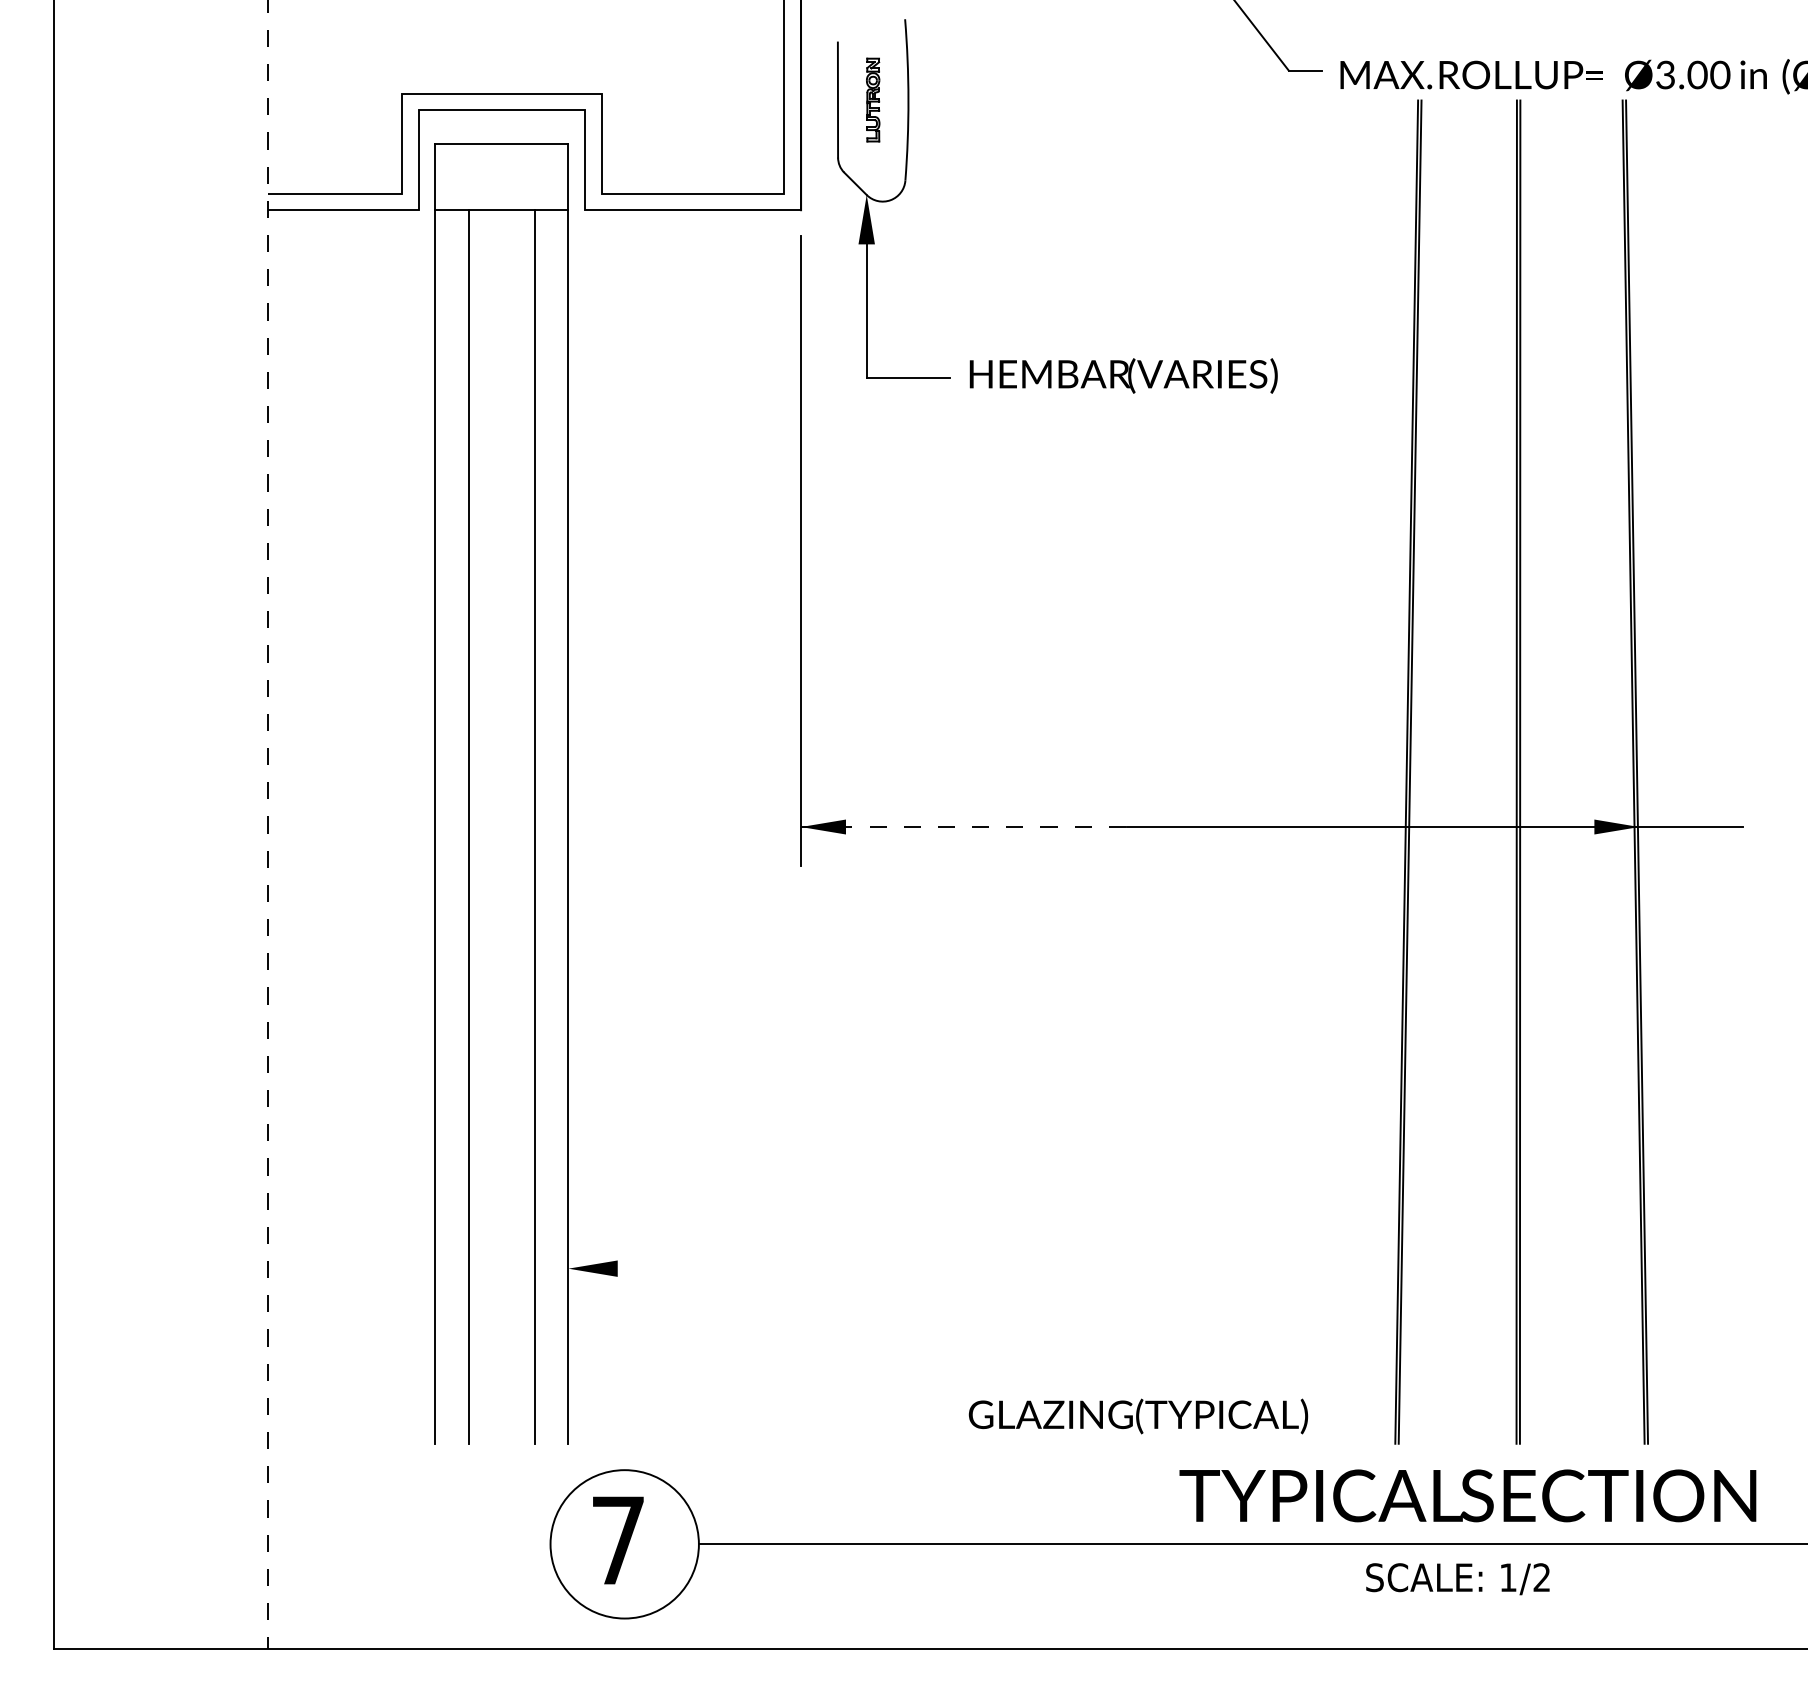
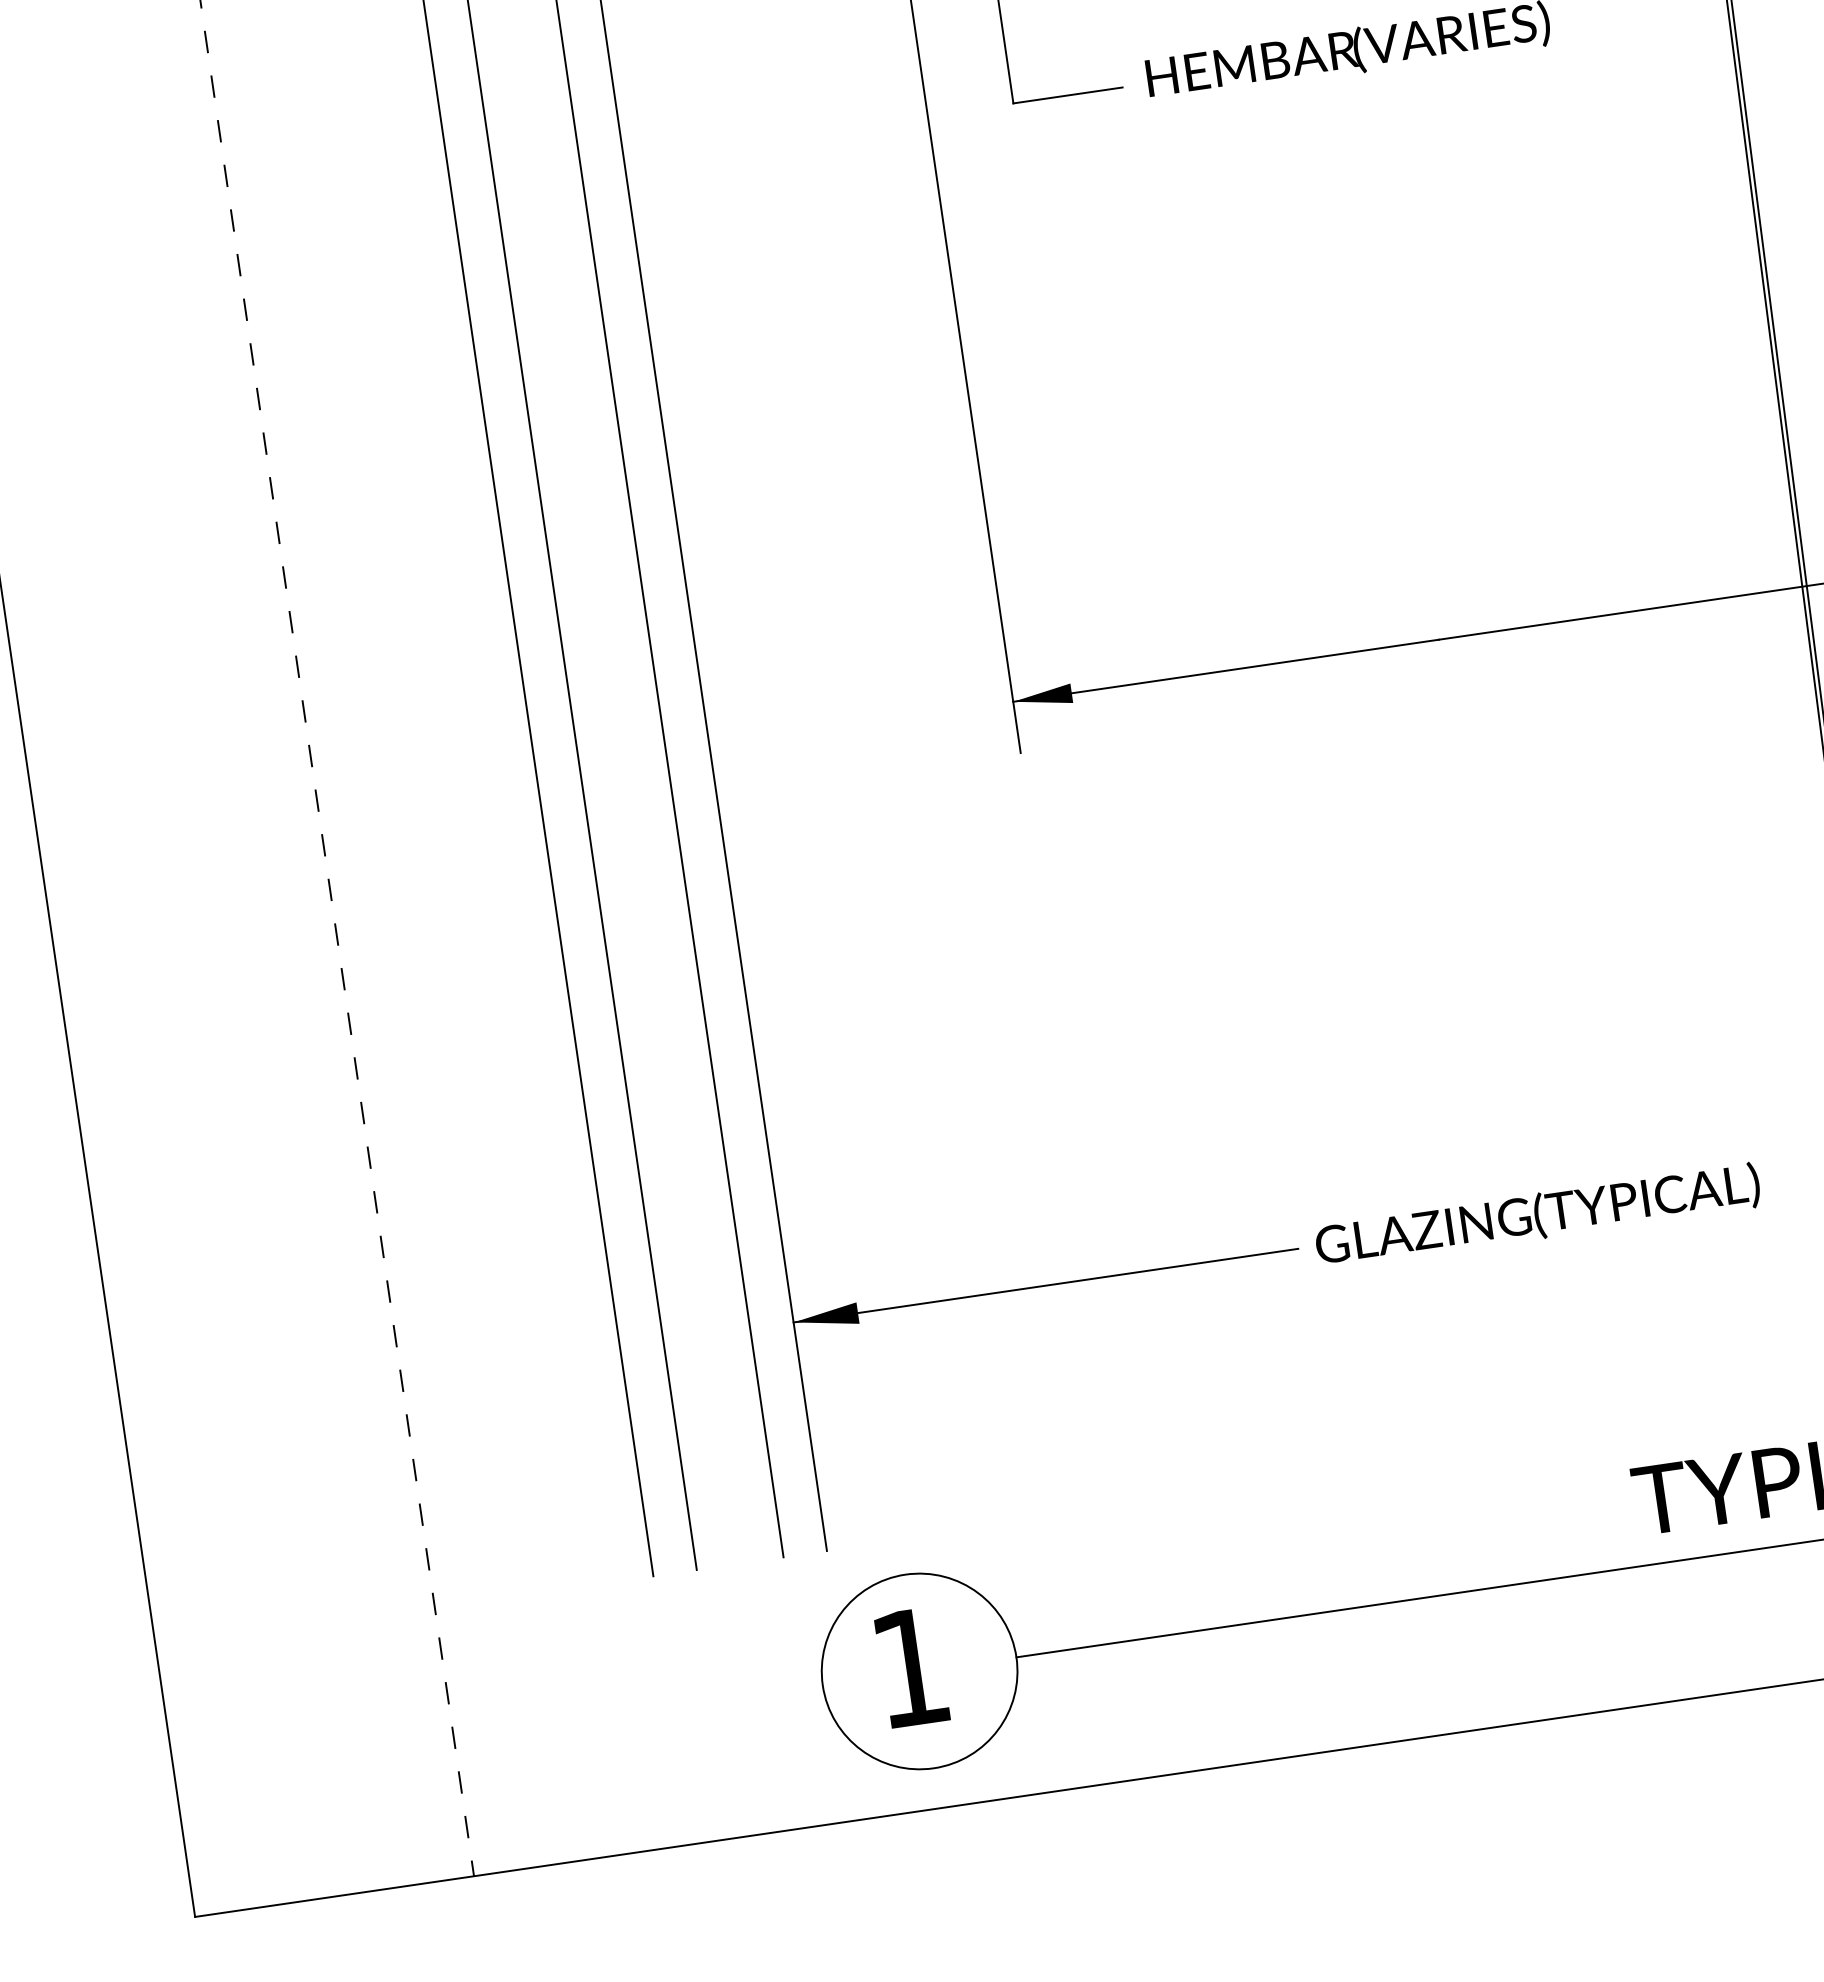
line: (964, 827) -> (1226, 671), dashed -> solid
line: (761, 1268) -> (1045, 1285), added
text: (1138, 1416) -> (1537, 1216), moved
text: (618, 1540) -> (910, 1667), 7 -> 1

